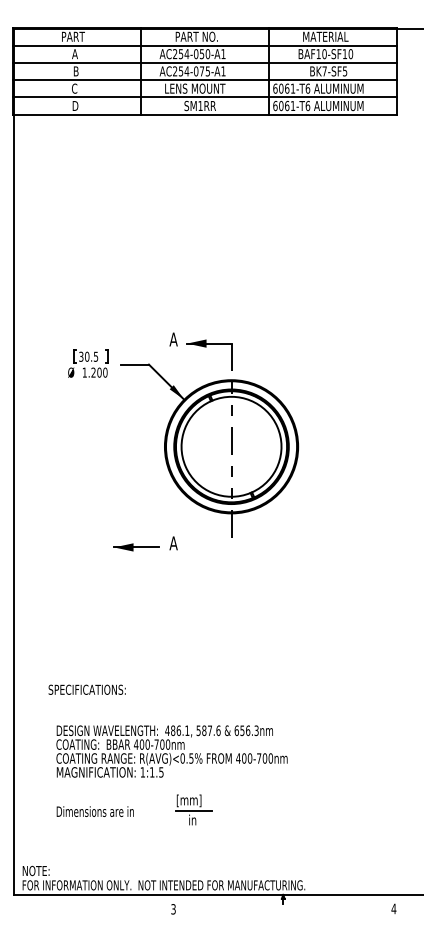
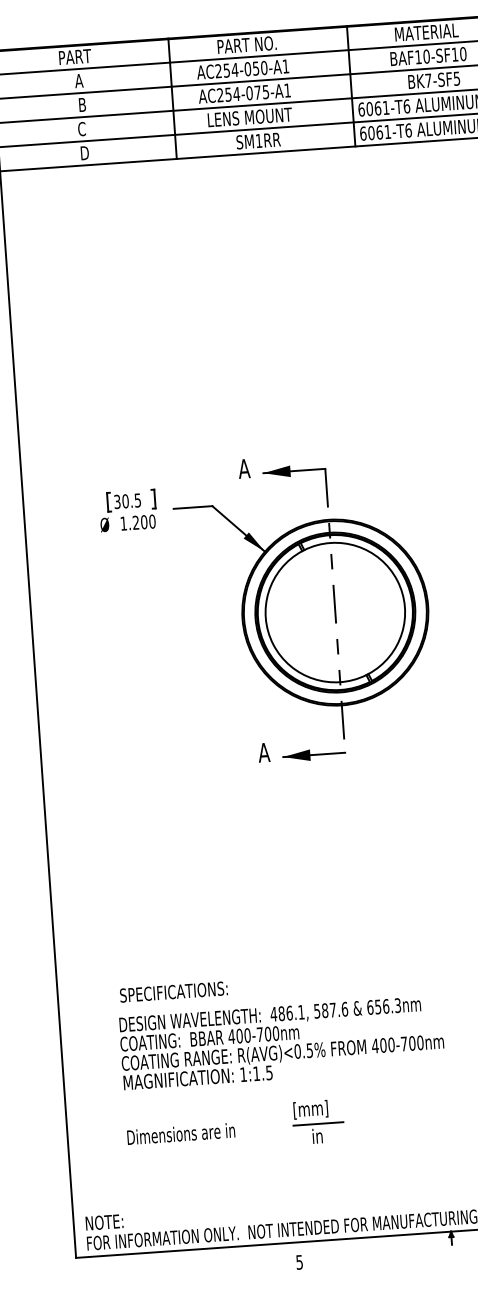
part: (136, 547) -> (314, 754), moved
text: (86, 689) -> (172, 991), moved
text: (173, 908) -> (299, 1261), 3 -> 5

